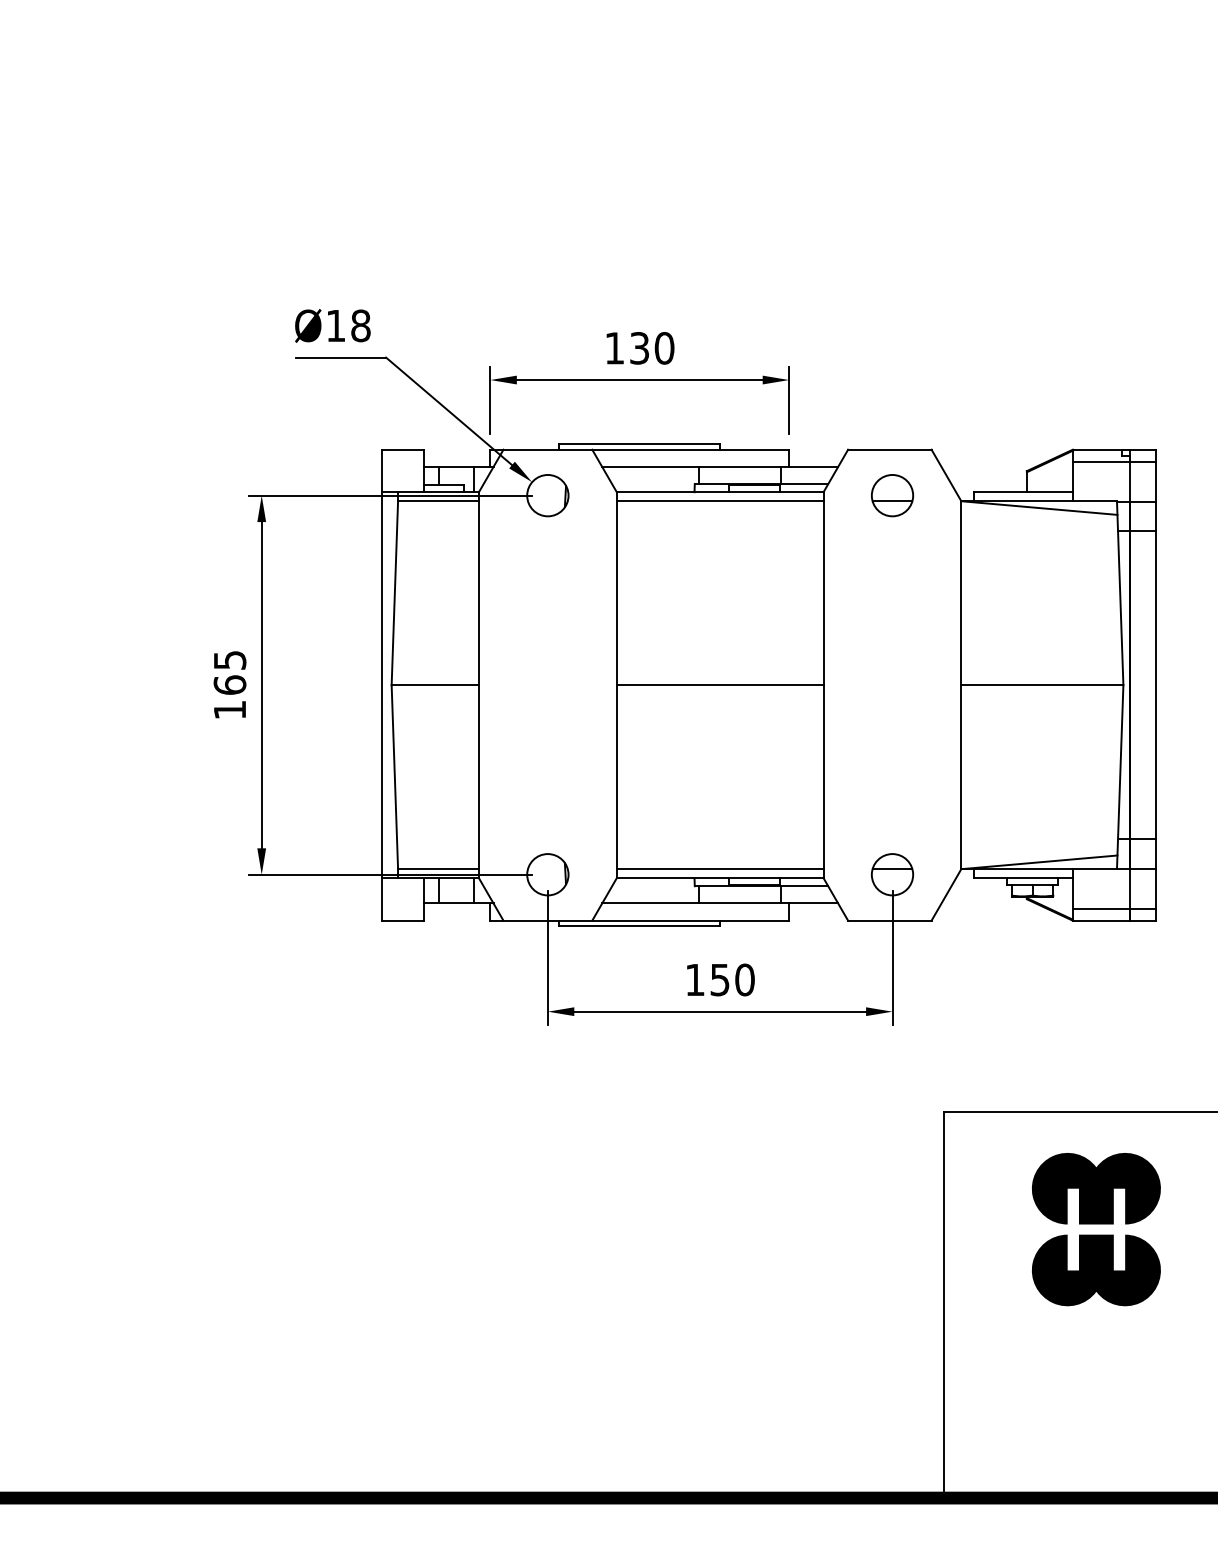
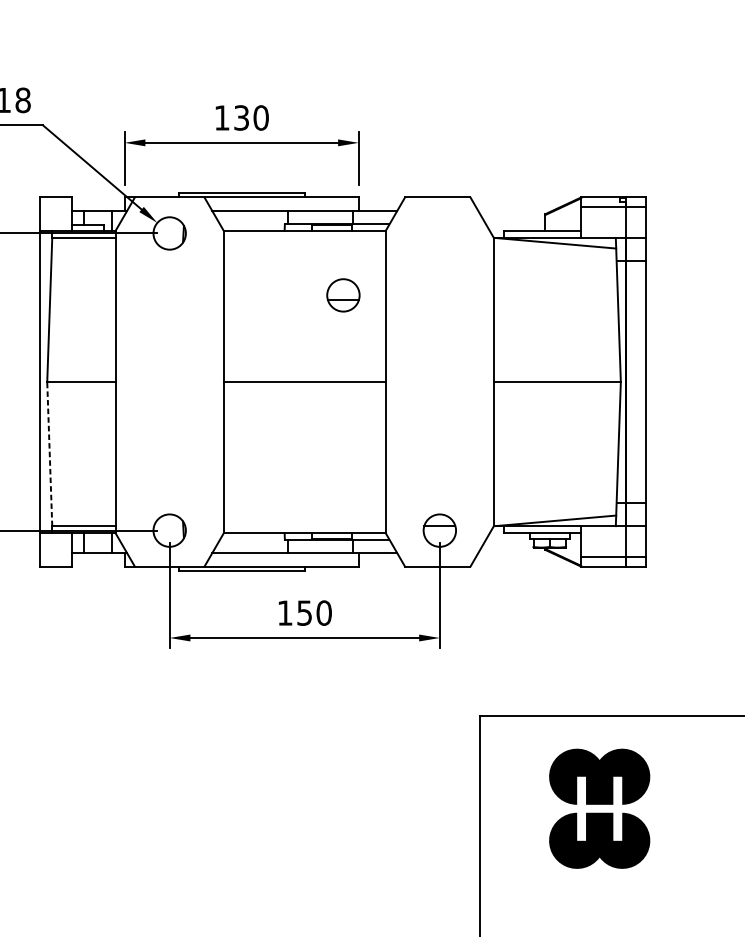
part: (892, 495) -> (343, 295), moved
line: (719, 501) -> (304, 238), removed
line: (394, 777) -> (49, 454), solid -> dashed
line: (719, 869) -> (304, 526), removed

